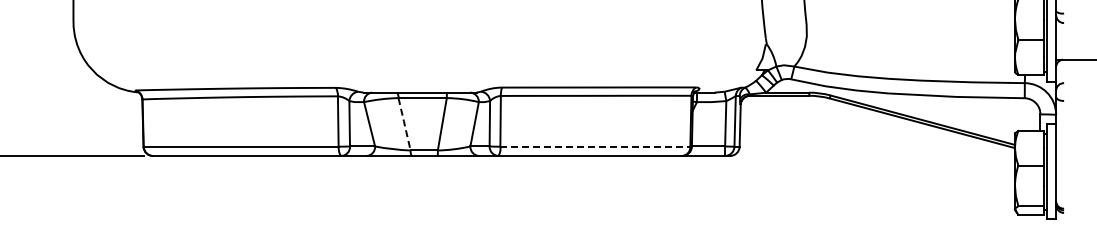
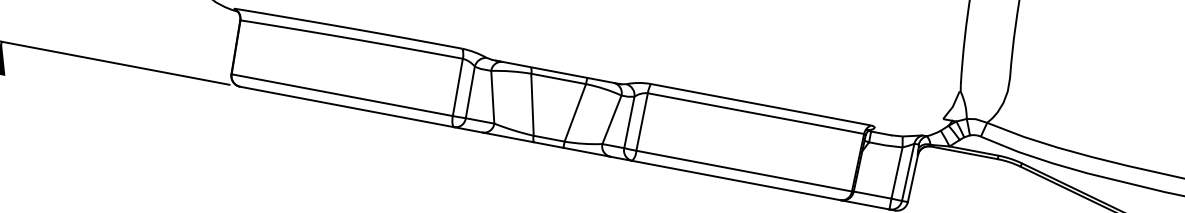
line: (404, 124) -> (532, 104), dashed -> solid
line: (595, 146) -> (744, 170), dashed -> solid

